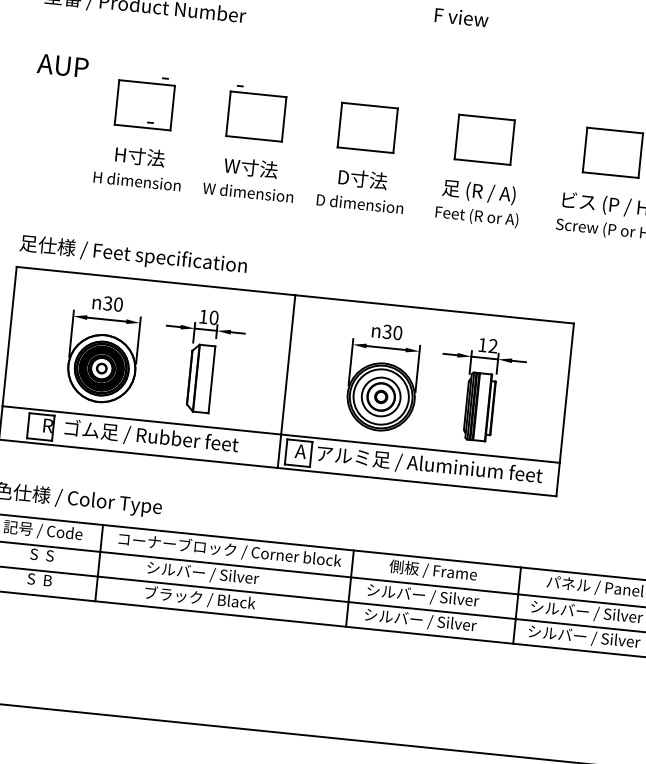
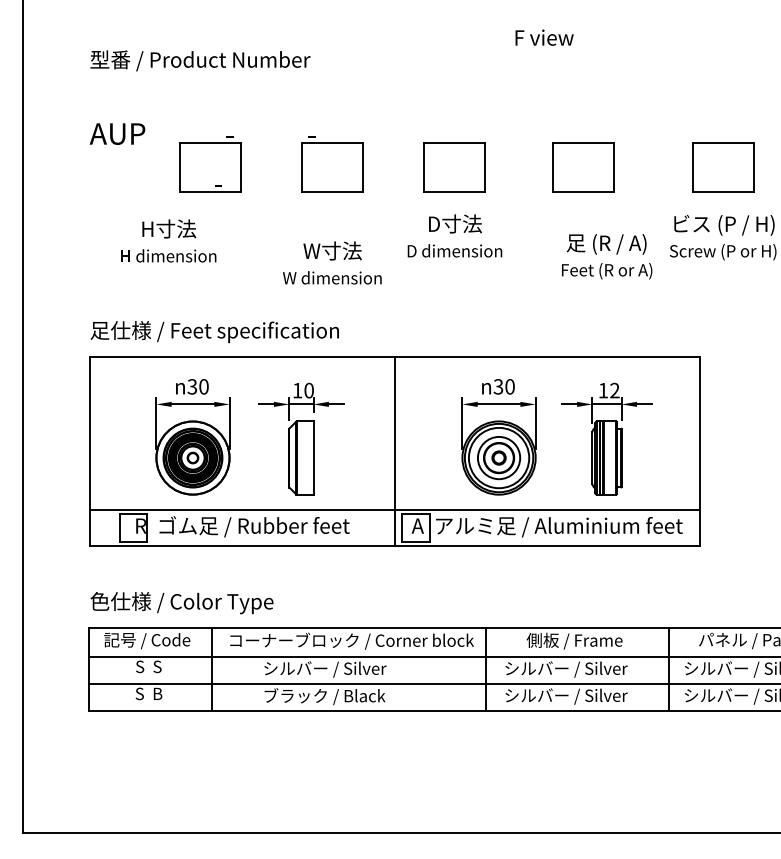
text: (138, 167) -> (168, 240), moved
text: (249, 178) -> (332, 262), moved
text: (478, 203) -> (607, 256), moved

